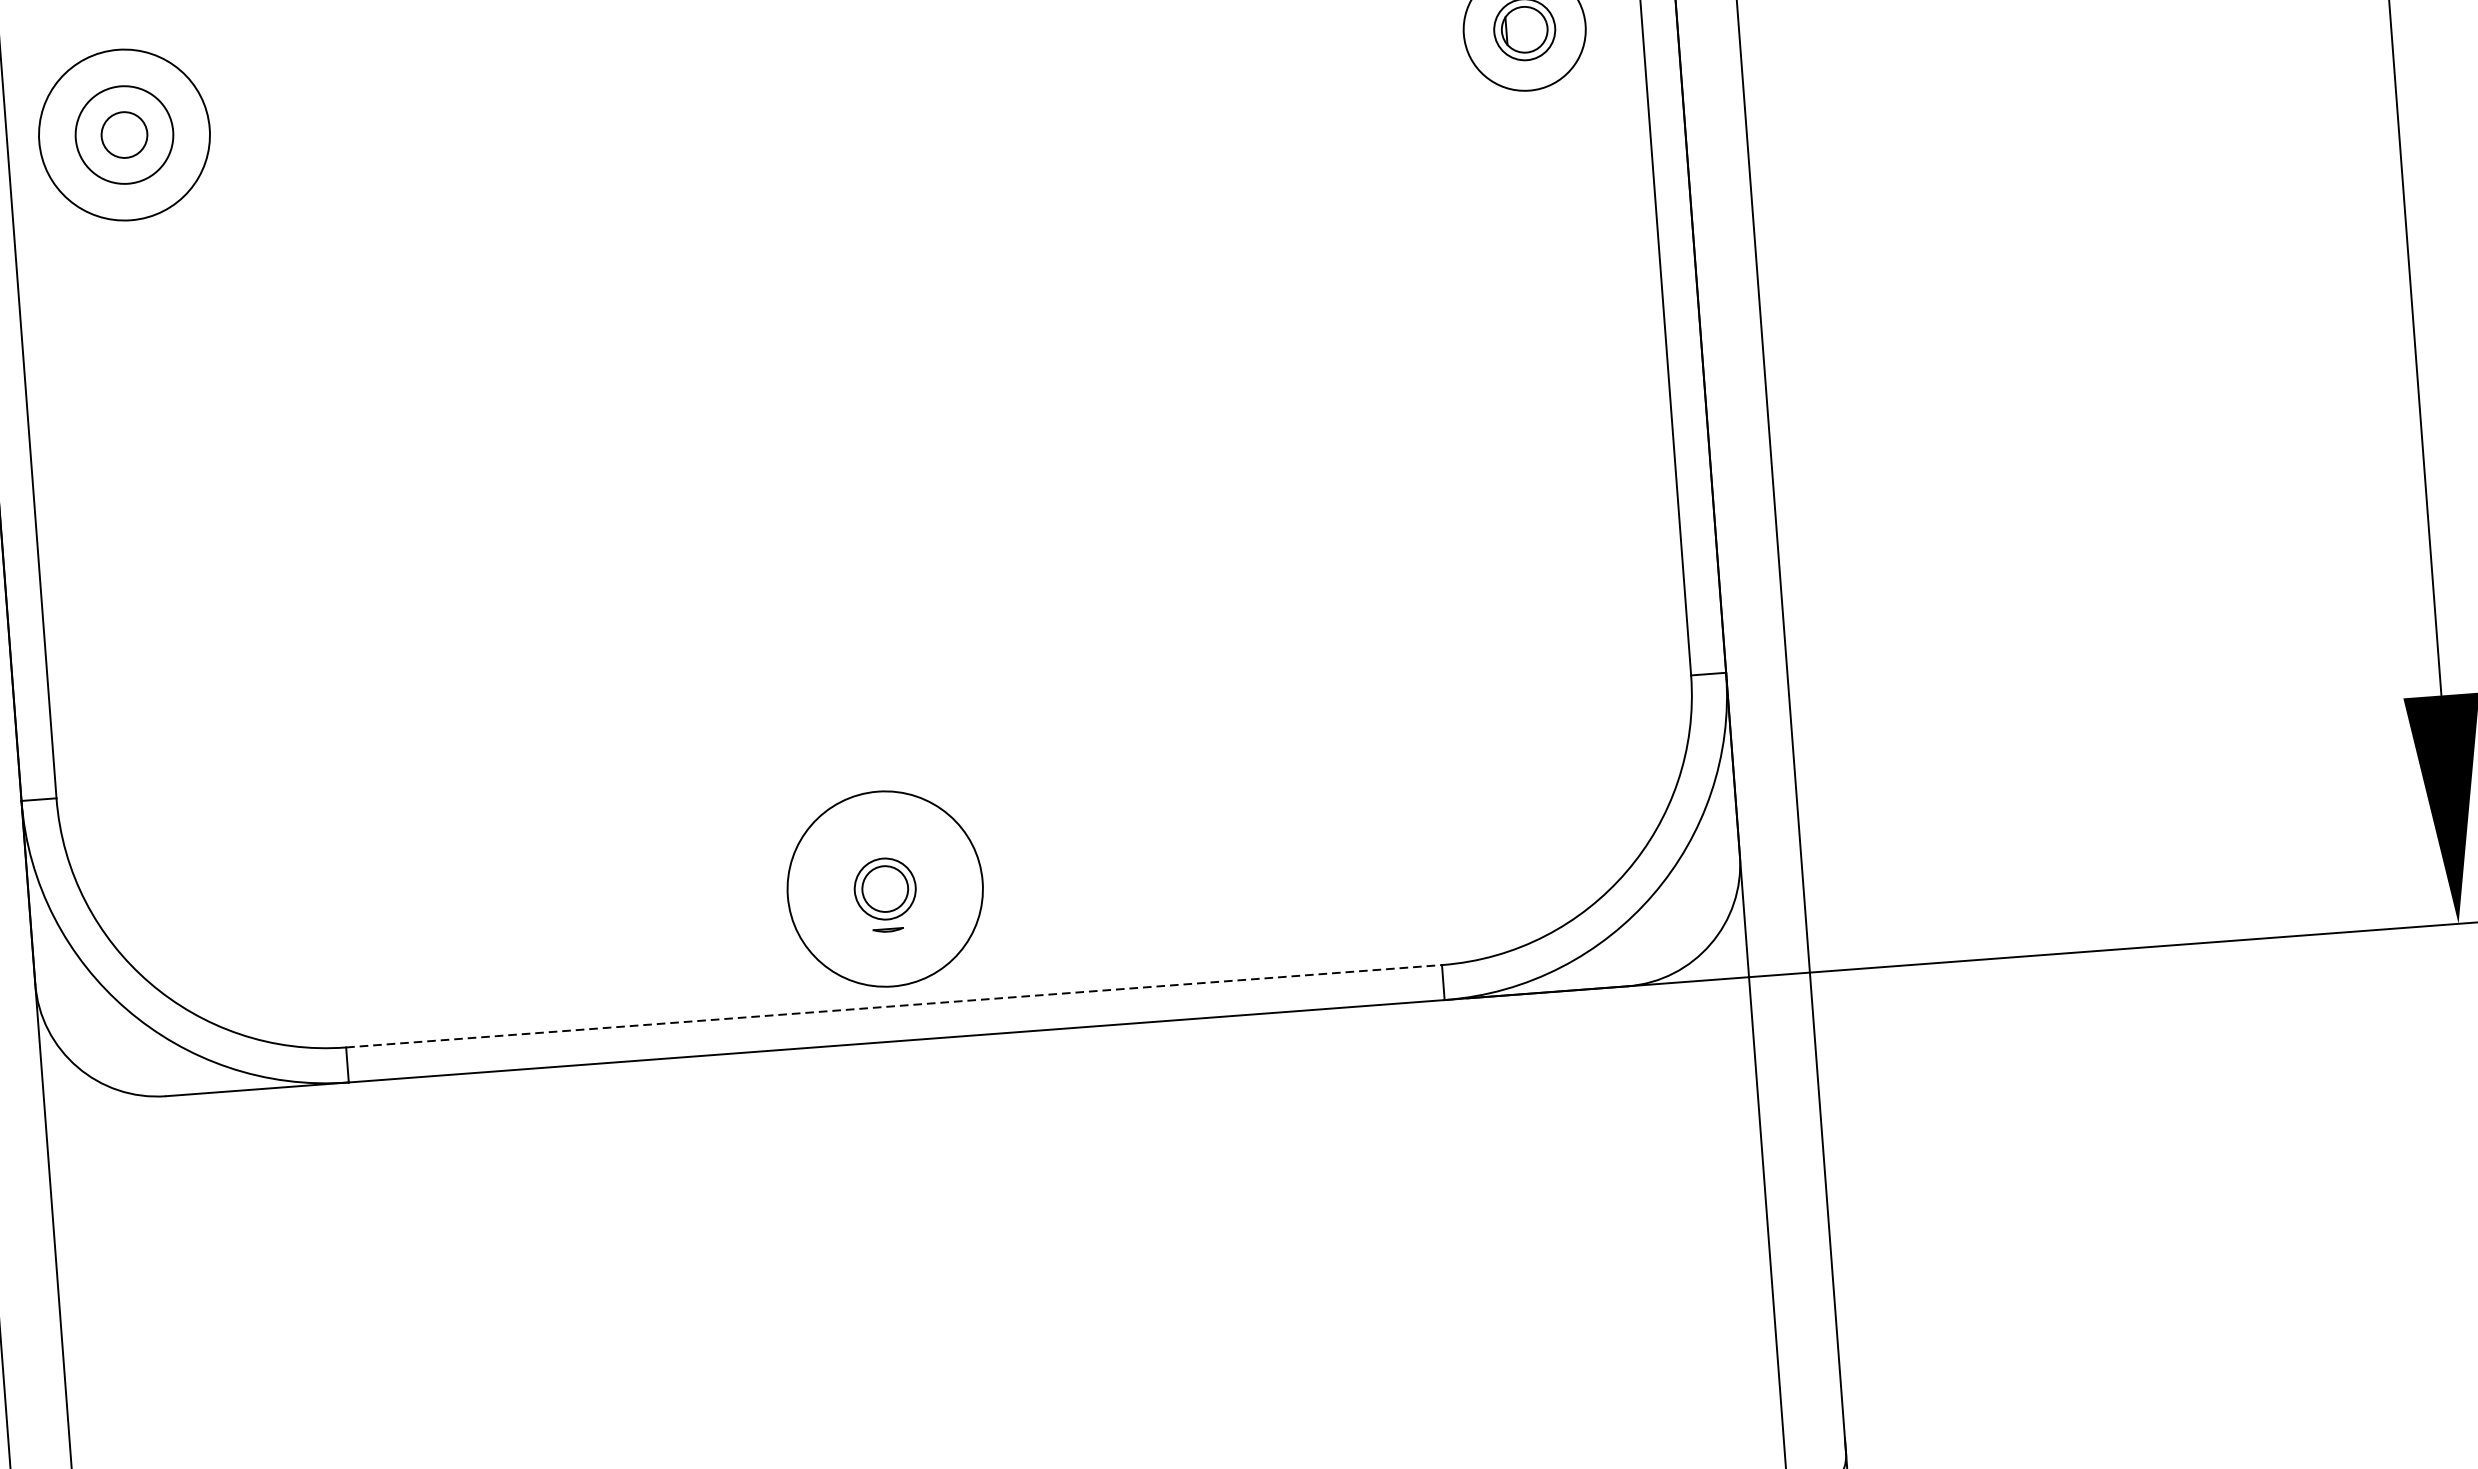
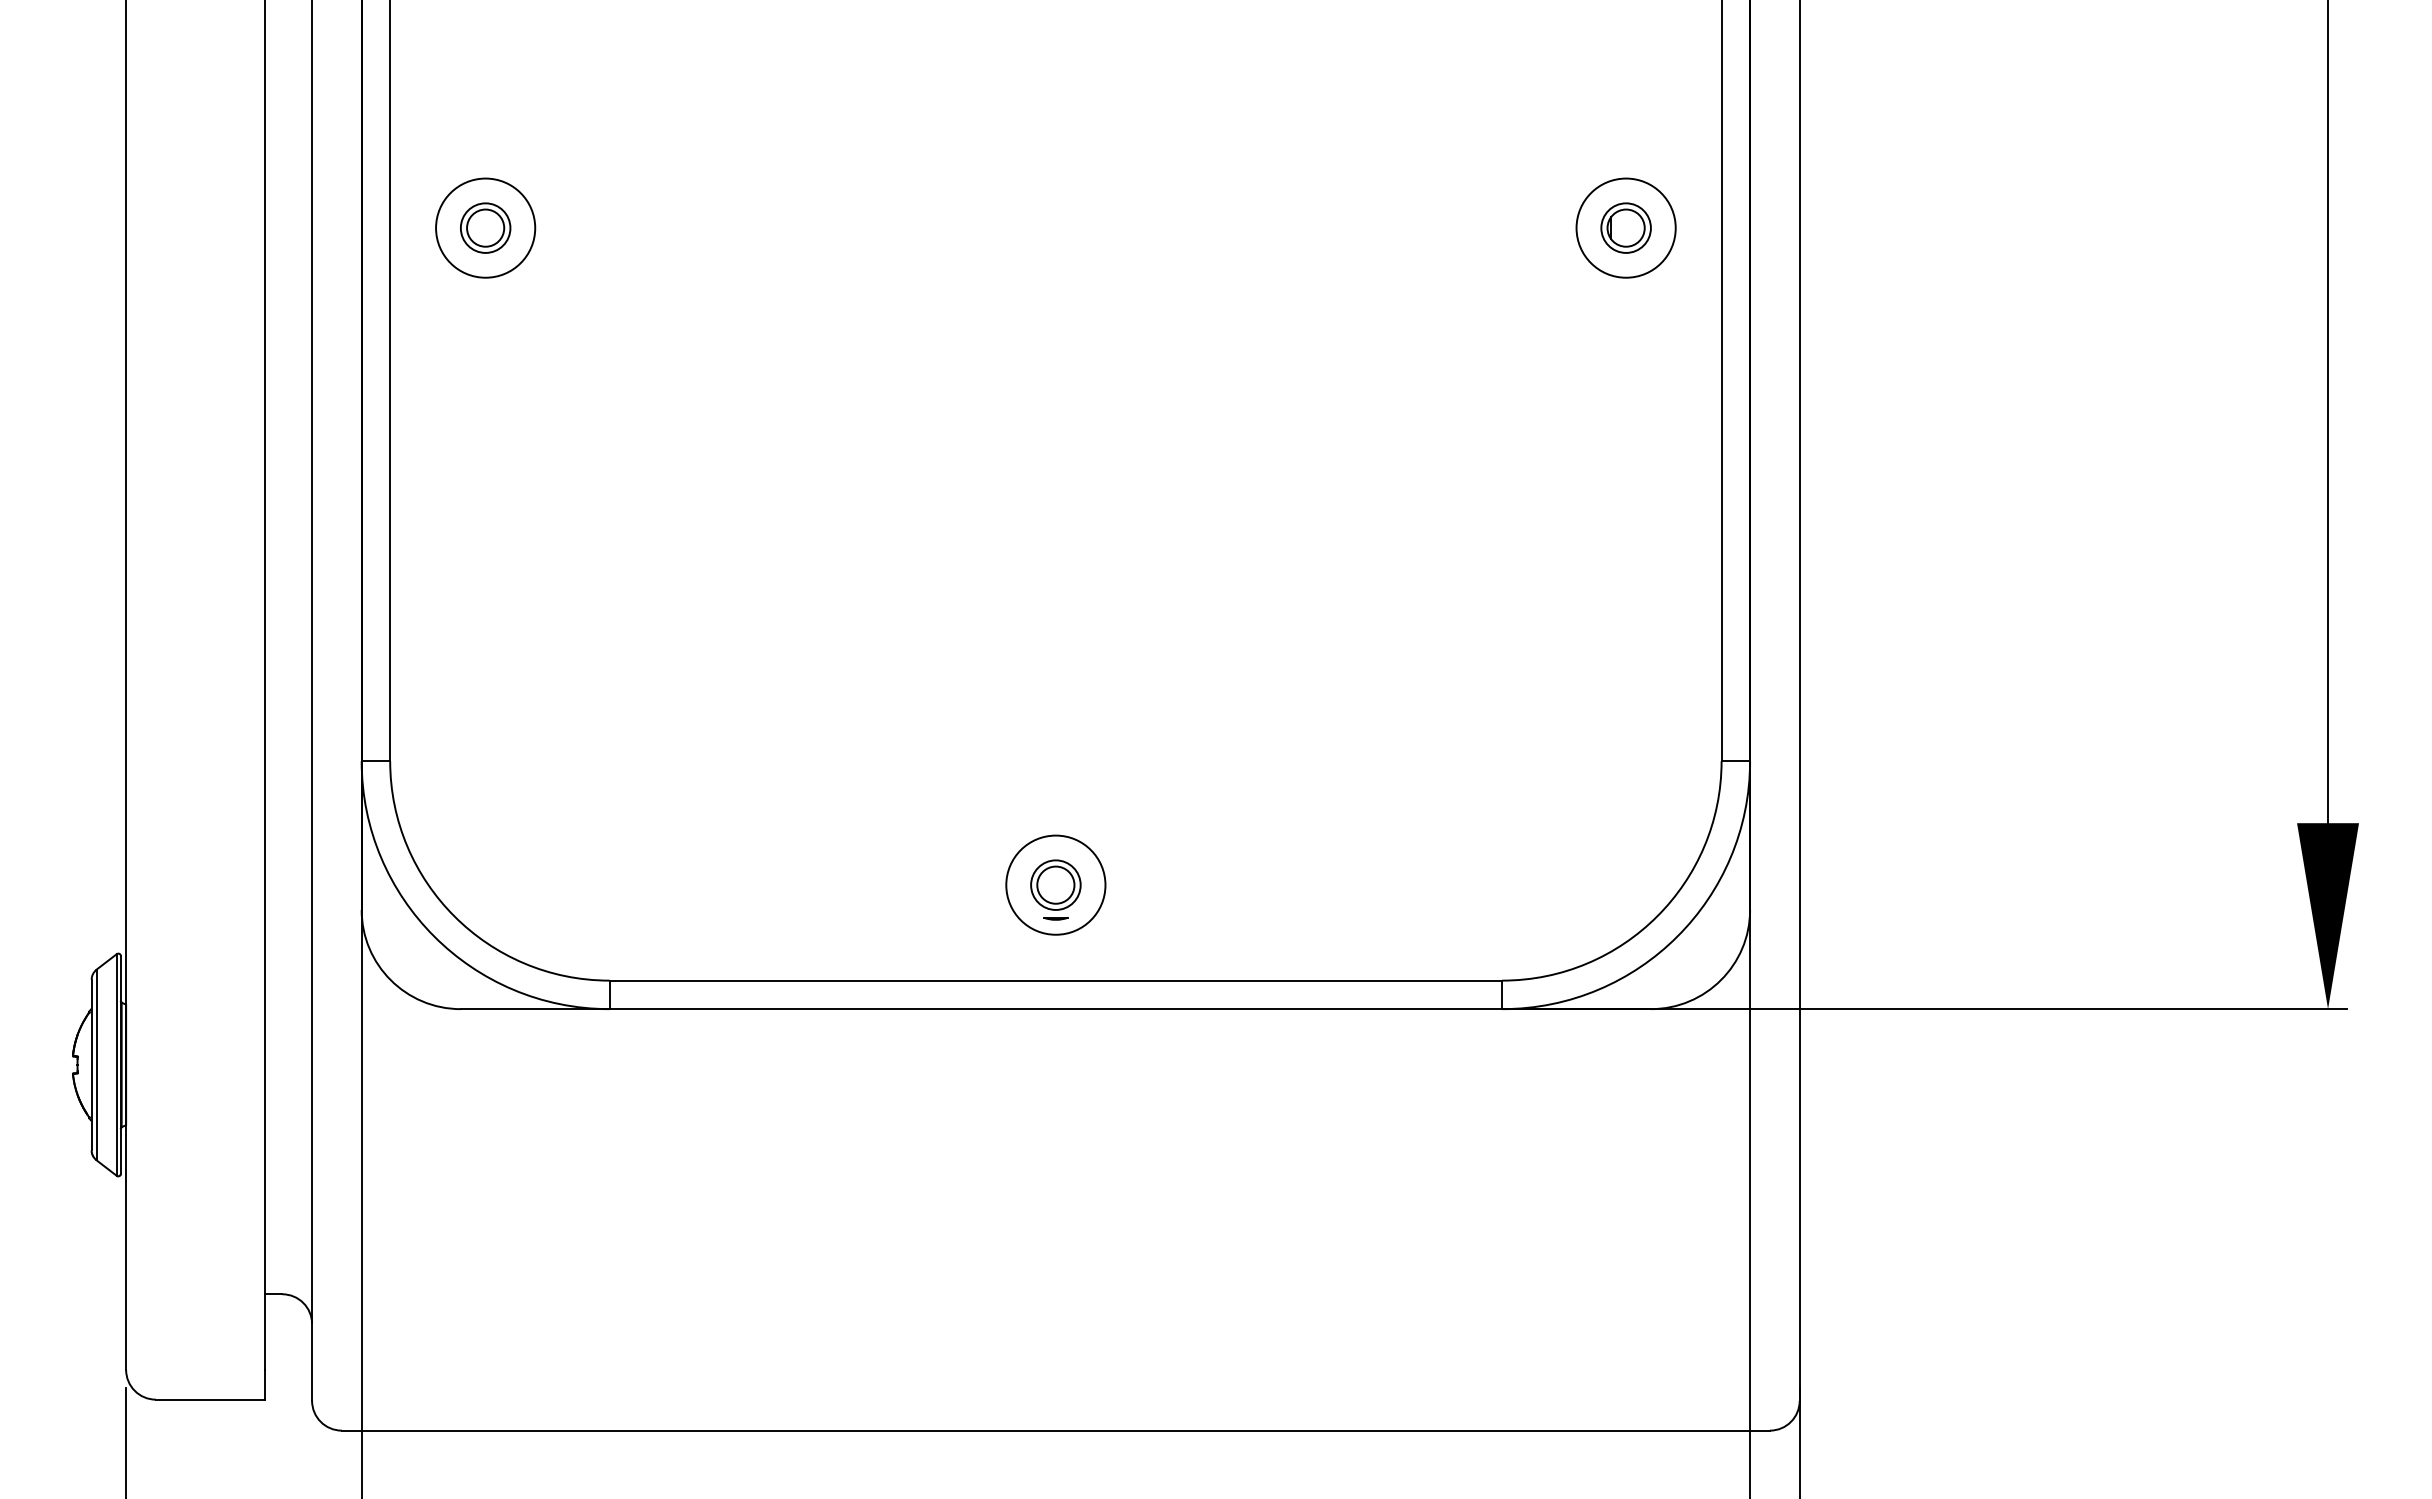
circle: (124, 134) -> (485, 227), size x0.62
circle: (124, 134) -> (485, 227), size x0.71
circle: (884, 888) -> (1055, 884), size x0.62
line: (894, 1006) -> (1056, 980), dashed -> solid

